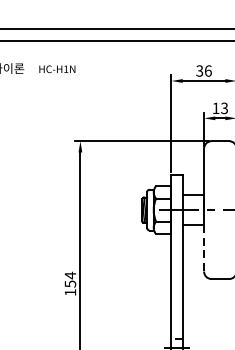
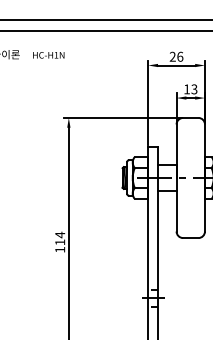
text: (199, 70) -> (172, 56), 36 -> 26
line: (203, 248) -> (176, 211), dashed -> solid
text: (70, 284) -> (60, 242), 154 -> 114

